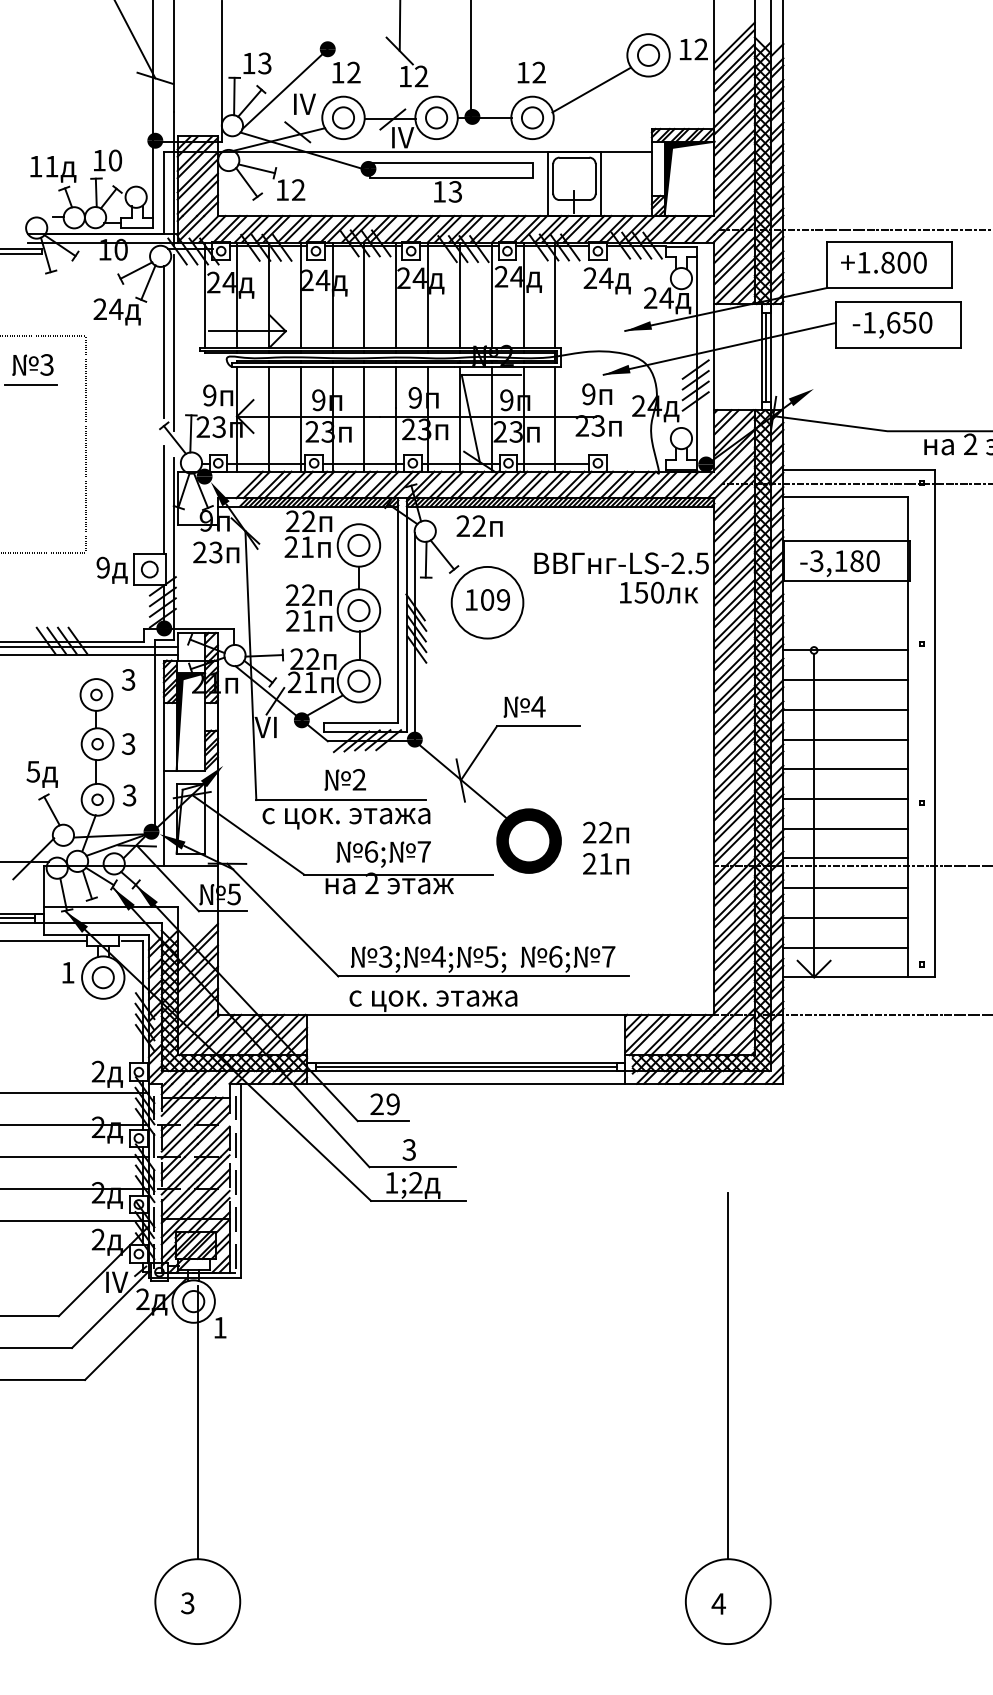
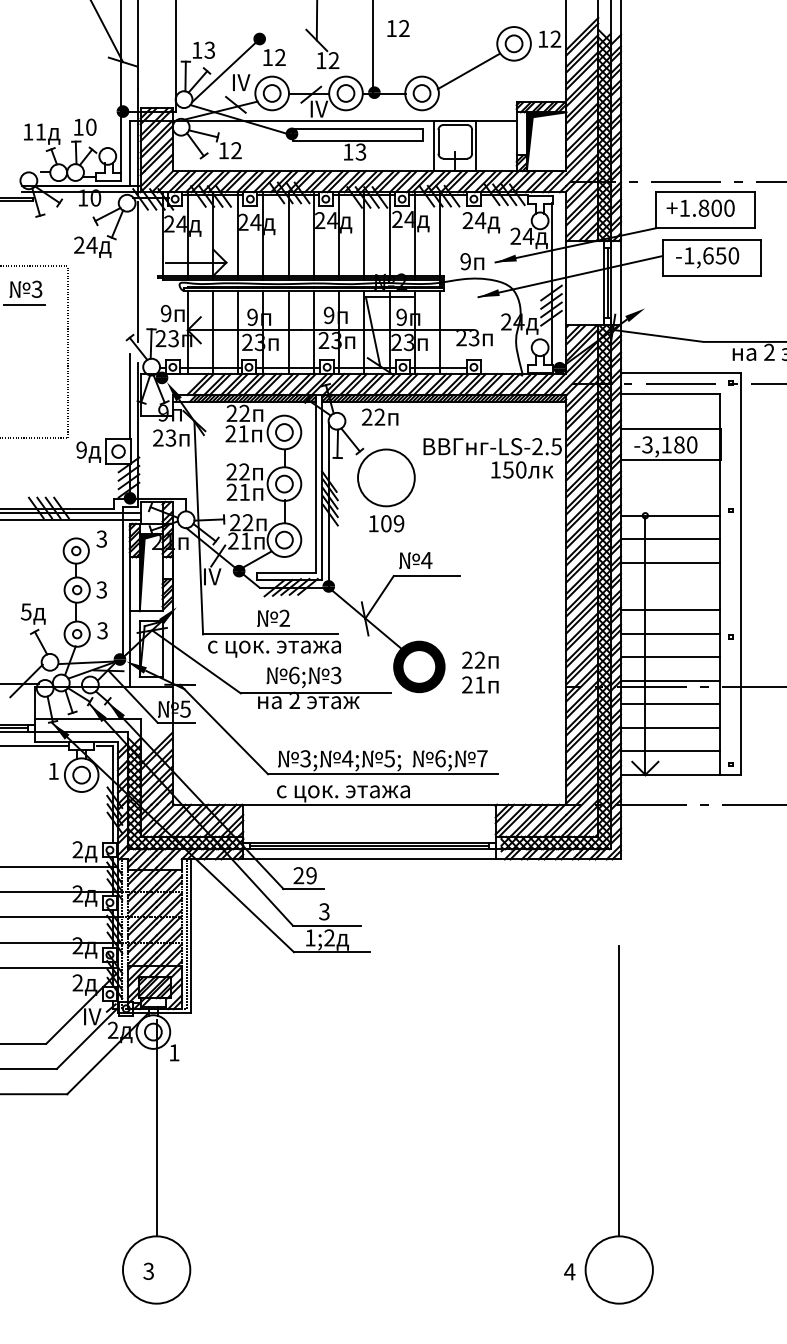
text: (531, 72) -> (398, 28), moved
line: (163, 342) -> (129, 271), removed
text: (597, 394) -> (472, 261), moved
text: (487, 599) -> (386, 523), moved
text: (266, 727) -> (211, 576), VI -> IV
line: (845, 739) -> (670, 586), removed
text: (423, 851) -> (335, 675), 7 -> 3
part: (727, 1418) -> (618, 1124), moved

